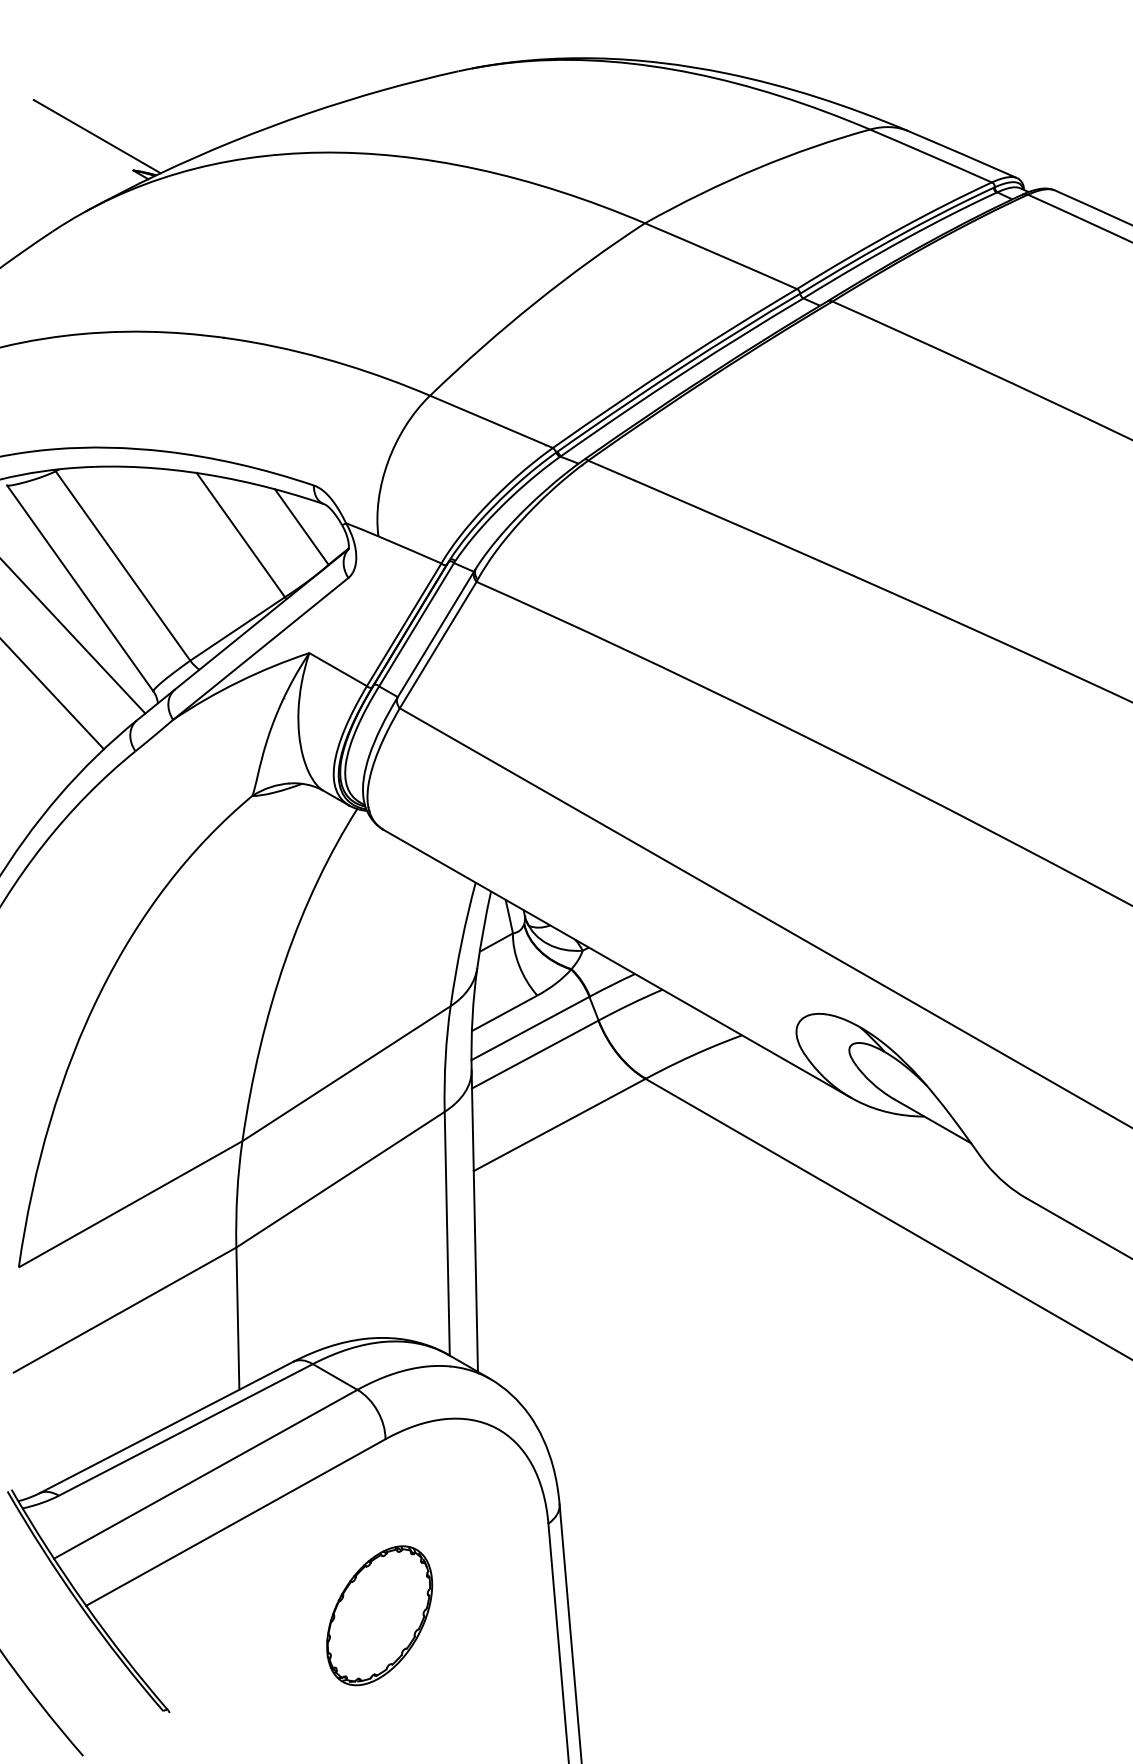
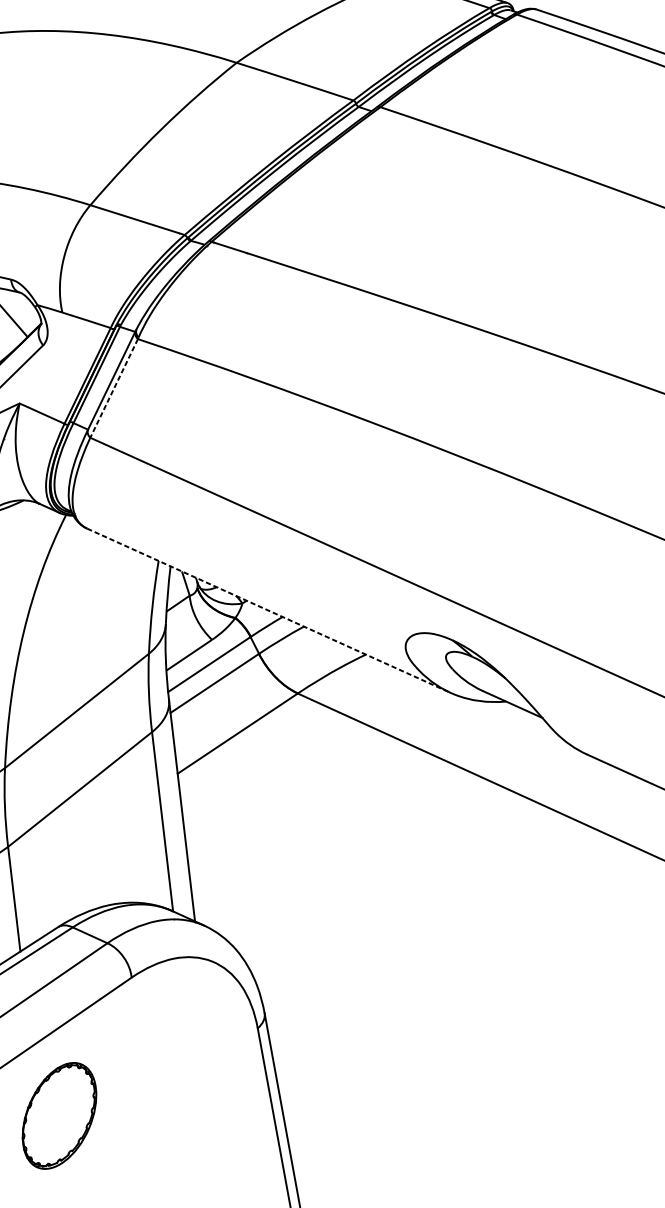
line: (438, 645) -> (114, 388), solid -> dashed
line: (617, 964) -> (268, 611), solid -> dashed
part: (379, 1615) -> (59, 1115), moved

